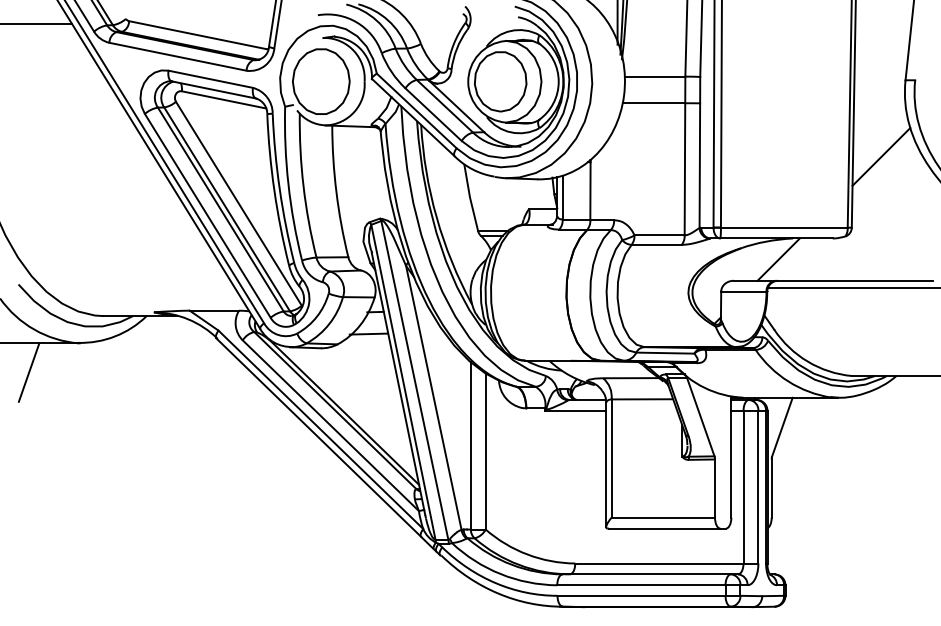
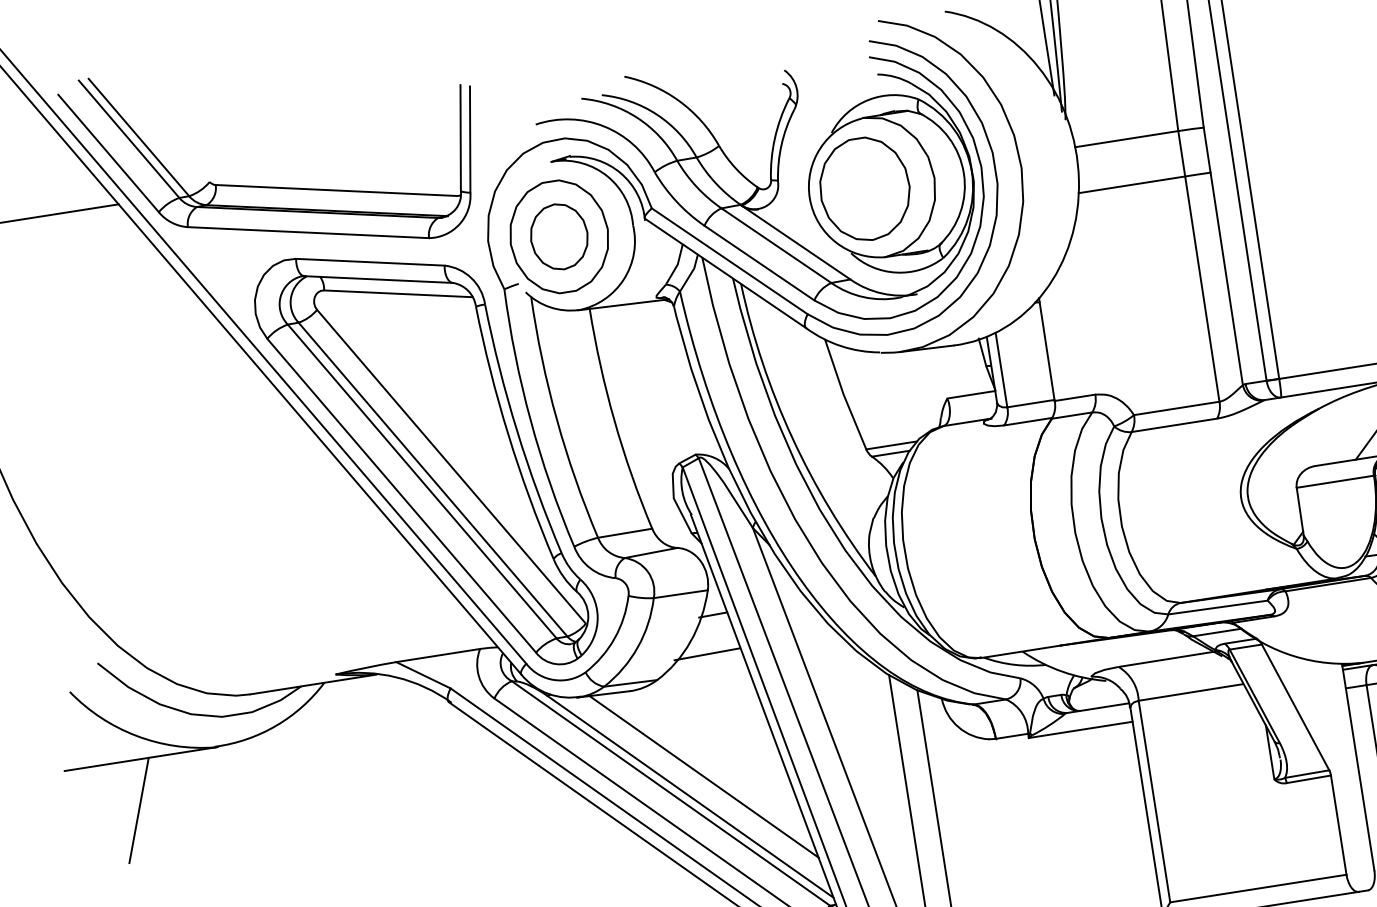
part: (321, 81) -> (559, 236), added
line: (355, 403) -> (703, 776), added

